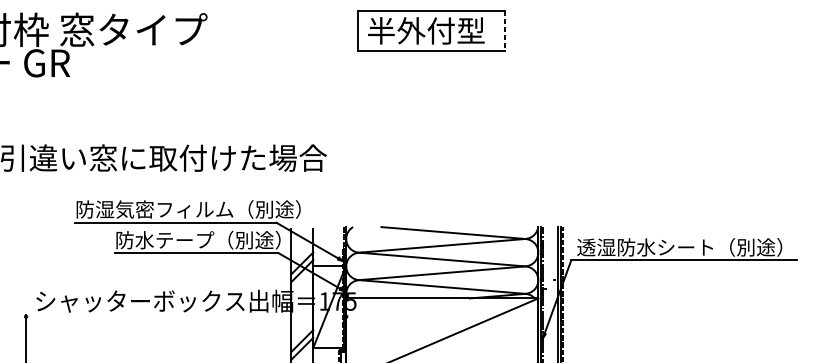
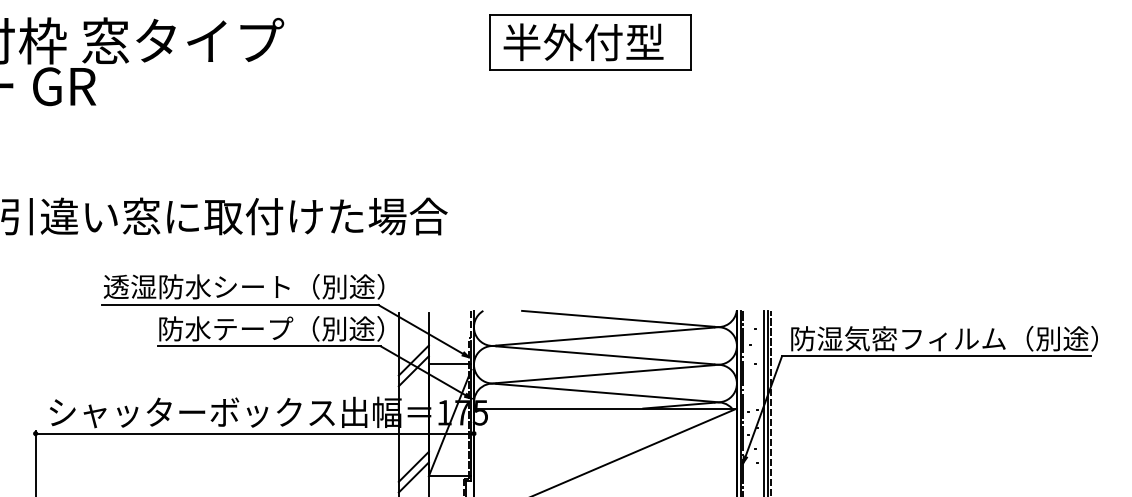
line: (504, 31) -> (690, 42), dashed -> solid
text: (188, 209) -> (257, 286), 防湿気密フィルム（別途） -> 透湿防水シート（別途）
text: (689, 247) -> (943, 338), 透湿防水シート（別途） -> 防湿気密フィルム（別途）
line: (185, 316) -> (254, 433), added

